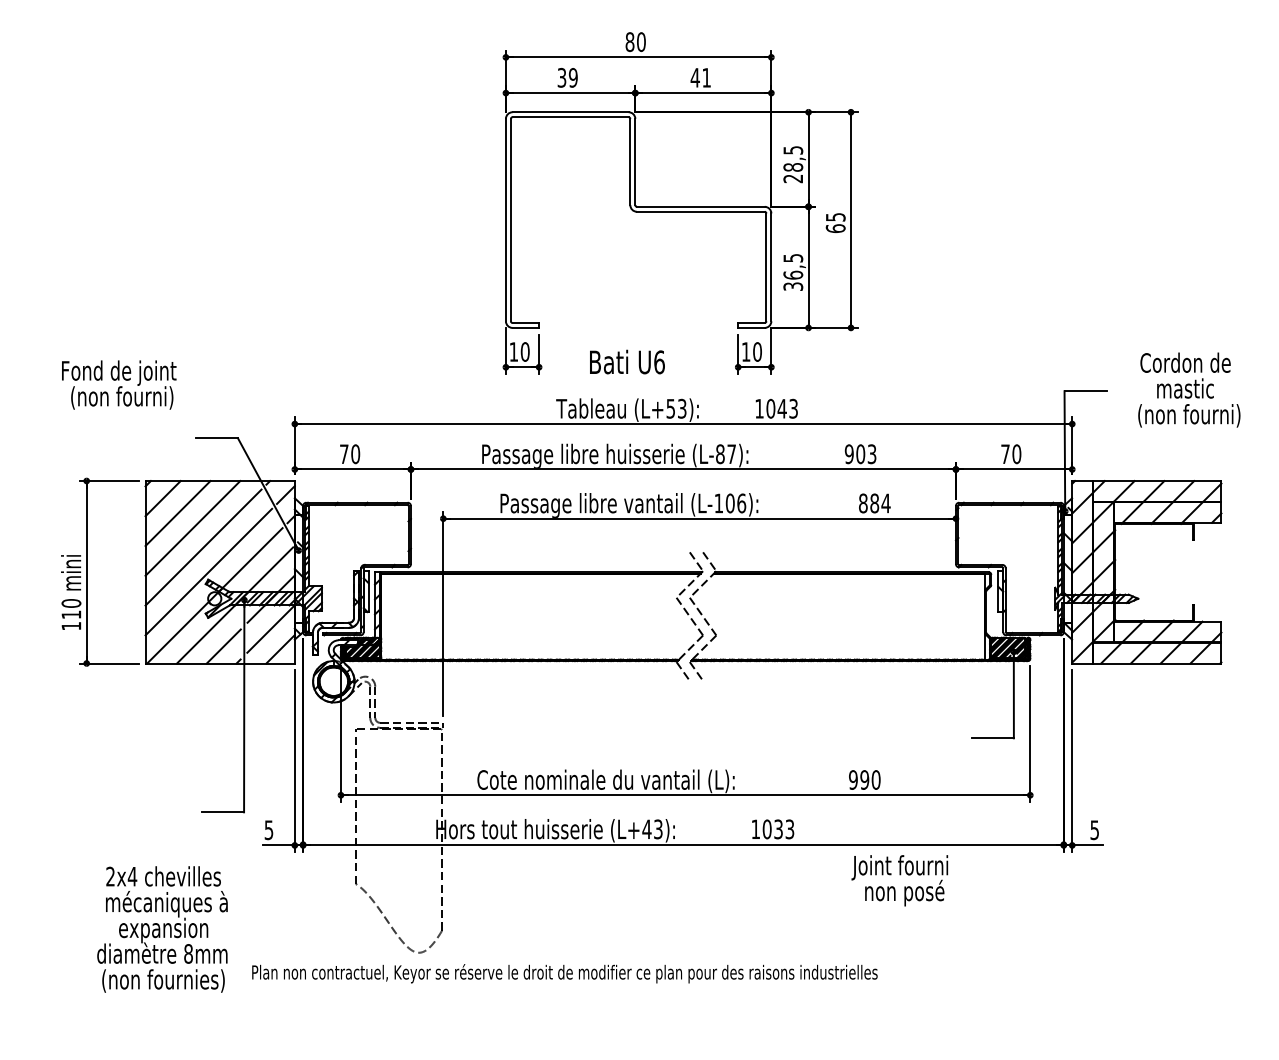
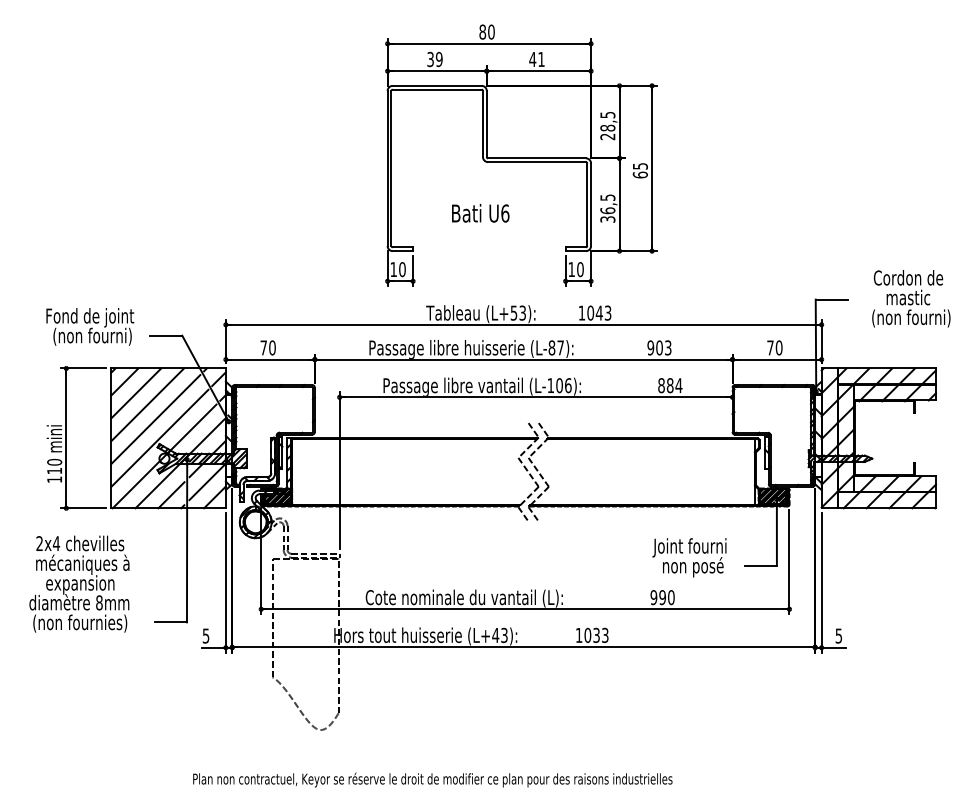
text: (627, 362) -> (480, 213), moved
text: (119, 384) -> (90, 326), moved
text: (899, 880) -> (689, 557), moved
text: (162, 928) -> (79, 583), moved
text: (564, 973) -> (432, 779), moved

